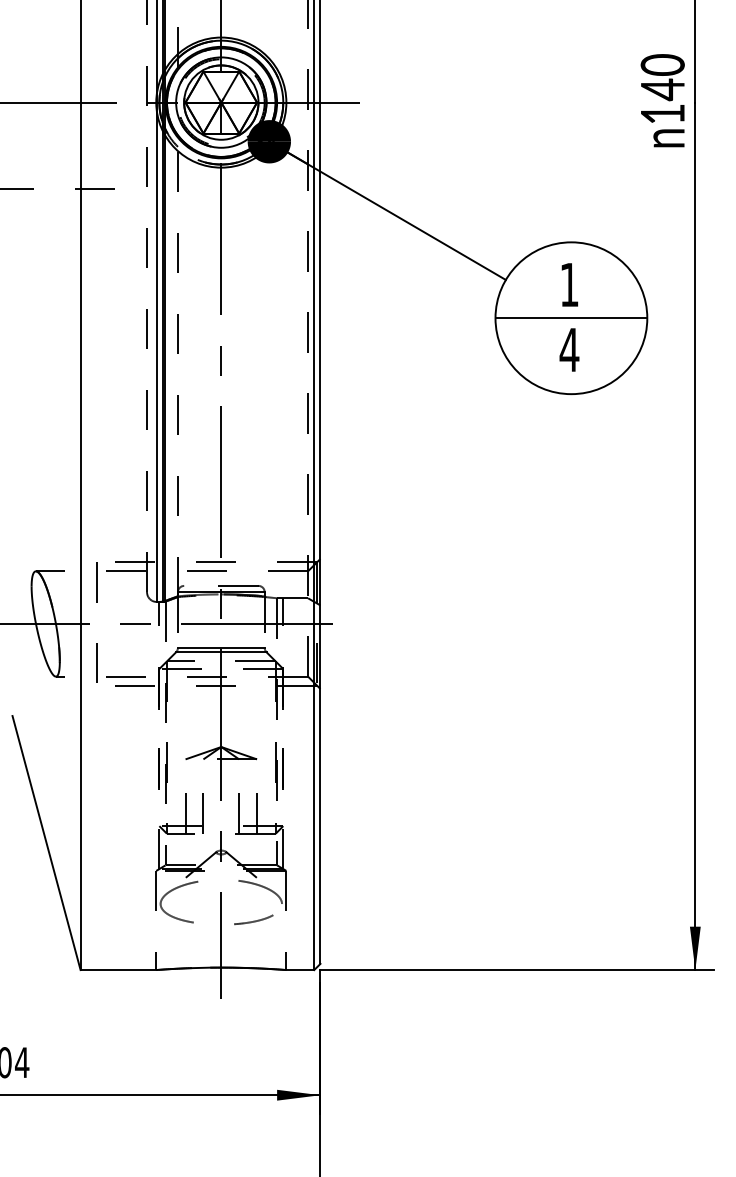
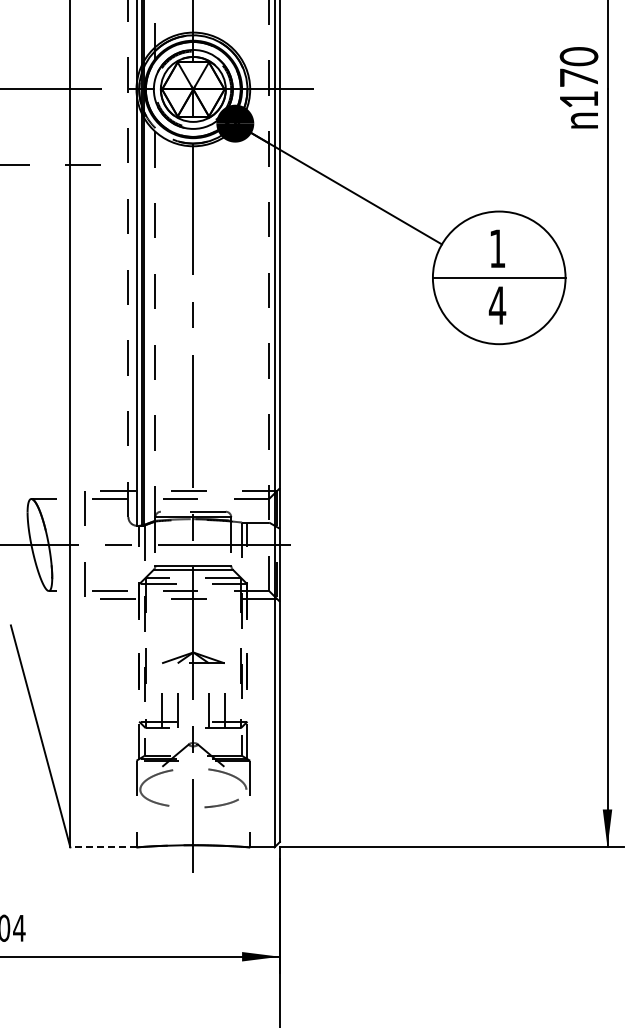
text: (662, 90) -> (578, 78), 140 -> 170
line: (117, 970) -> (102, 847), solid -> dashed

